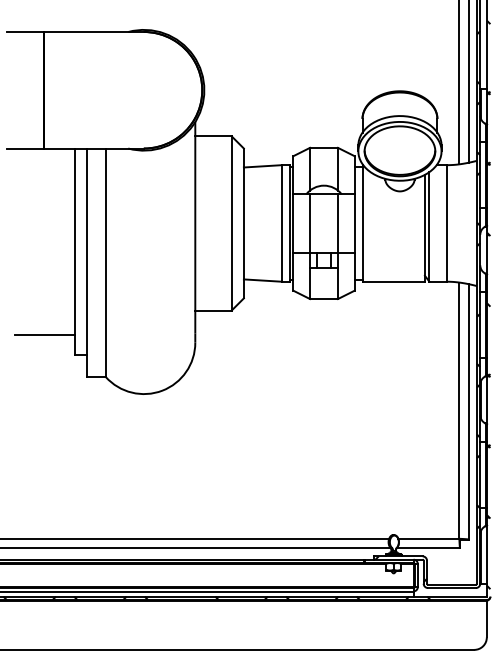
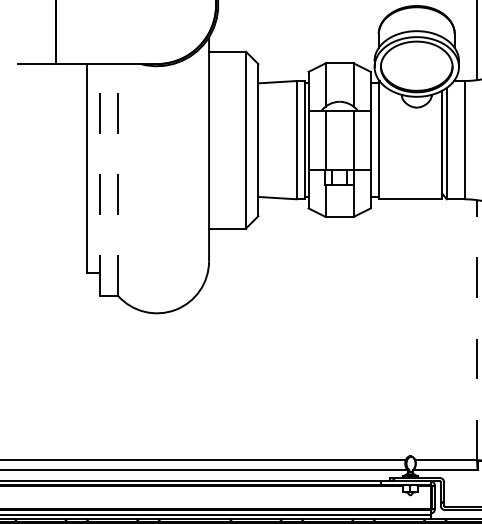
line: (87, 262) -> (99, 179), solid -> dashed
line: (105, 262) -> (117, 179), solid -> dashed
line: (44, 334) -> (56, 252), removed
line: (459, 410) -> (477, 329), solid -> dashed

